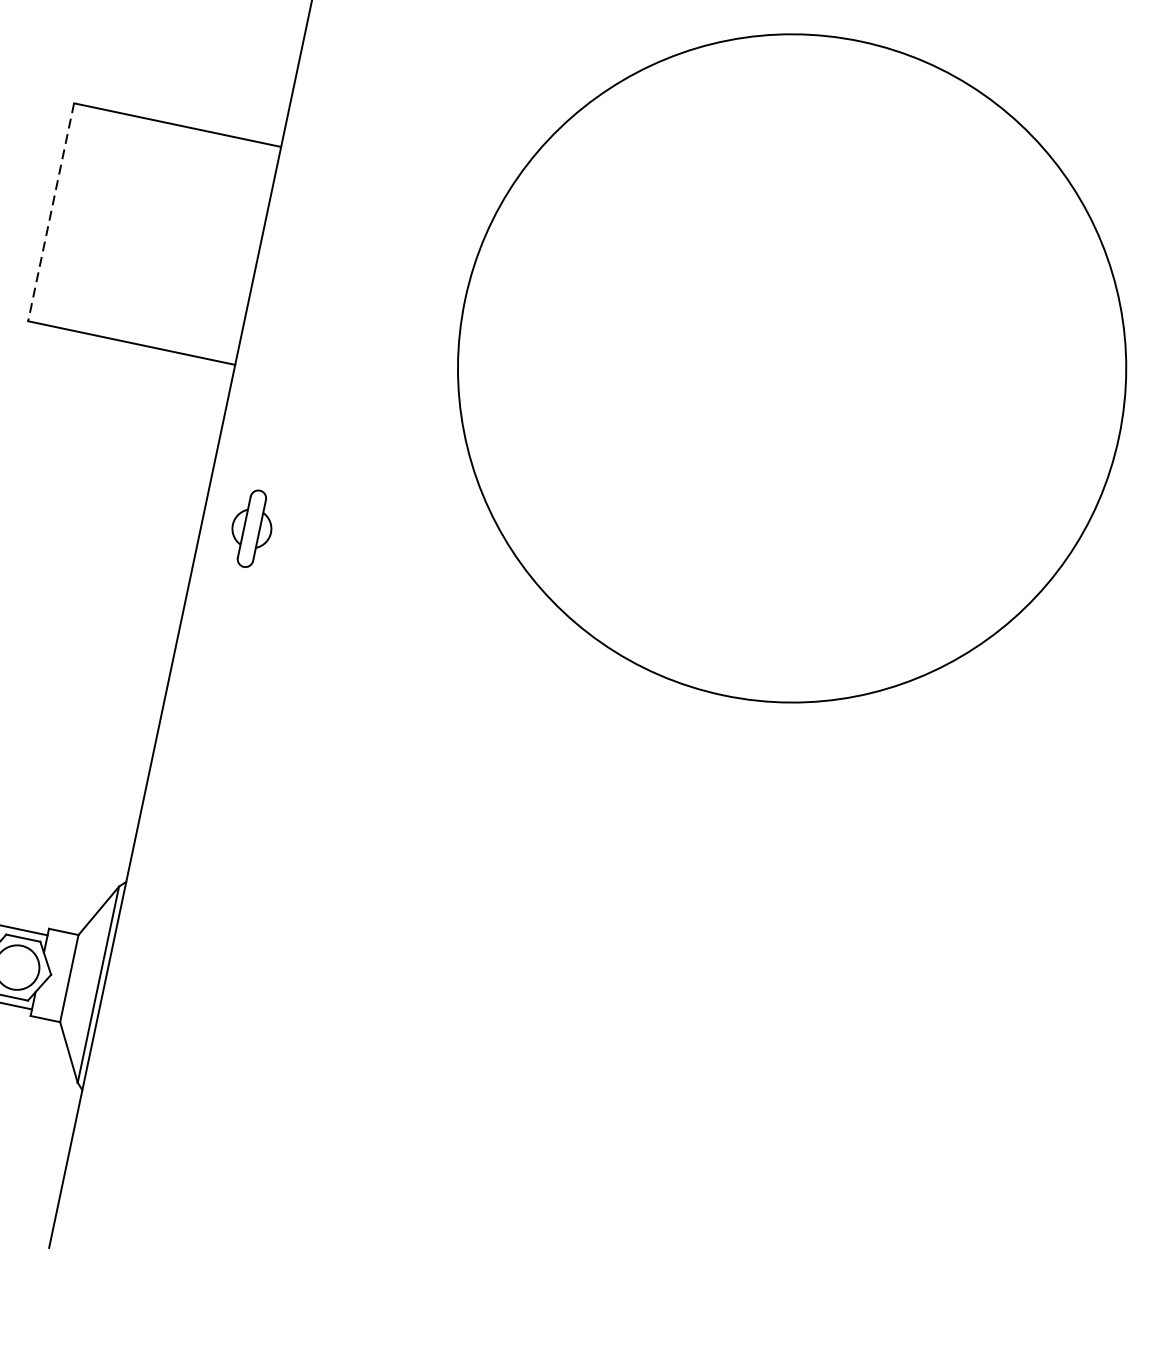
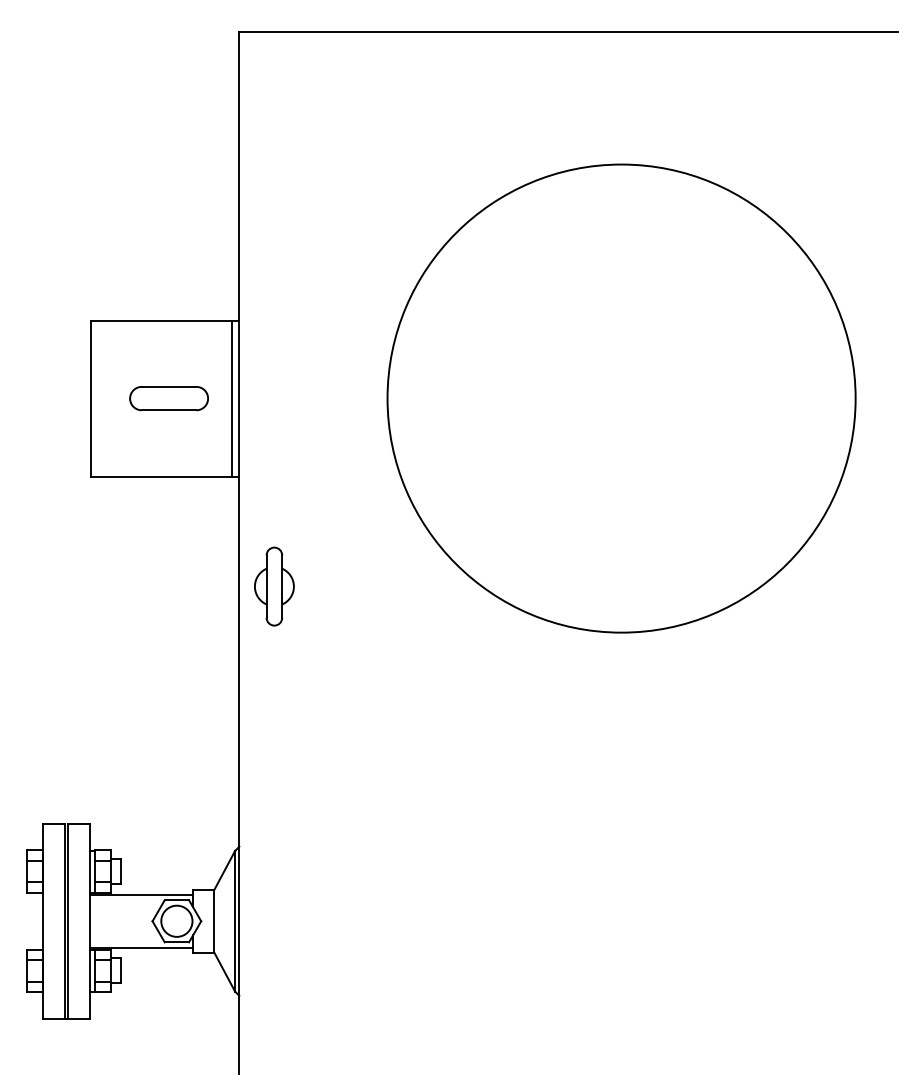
line: (51, 213) -> (91, 399), dashed -> solid
part: (159, 234) -> (168, 398), added
line: (247, 253) -> (231, 398), added
part: (252, 528) -> (274, 586), size x1.43

